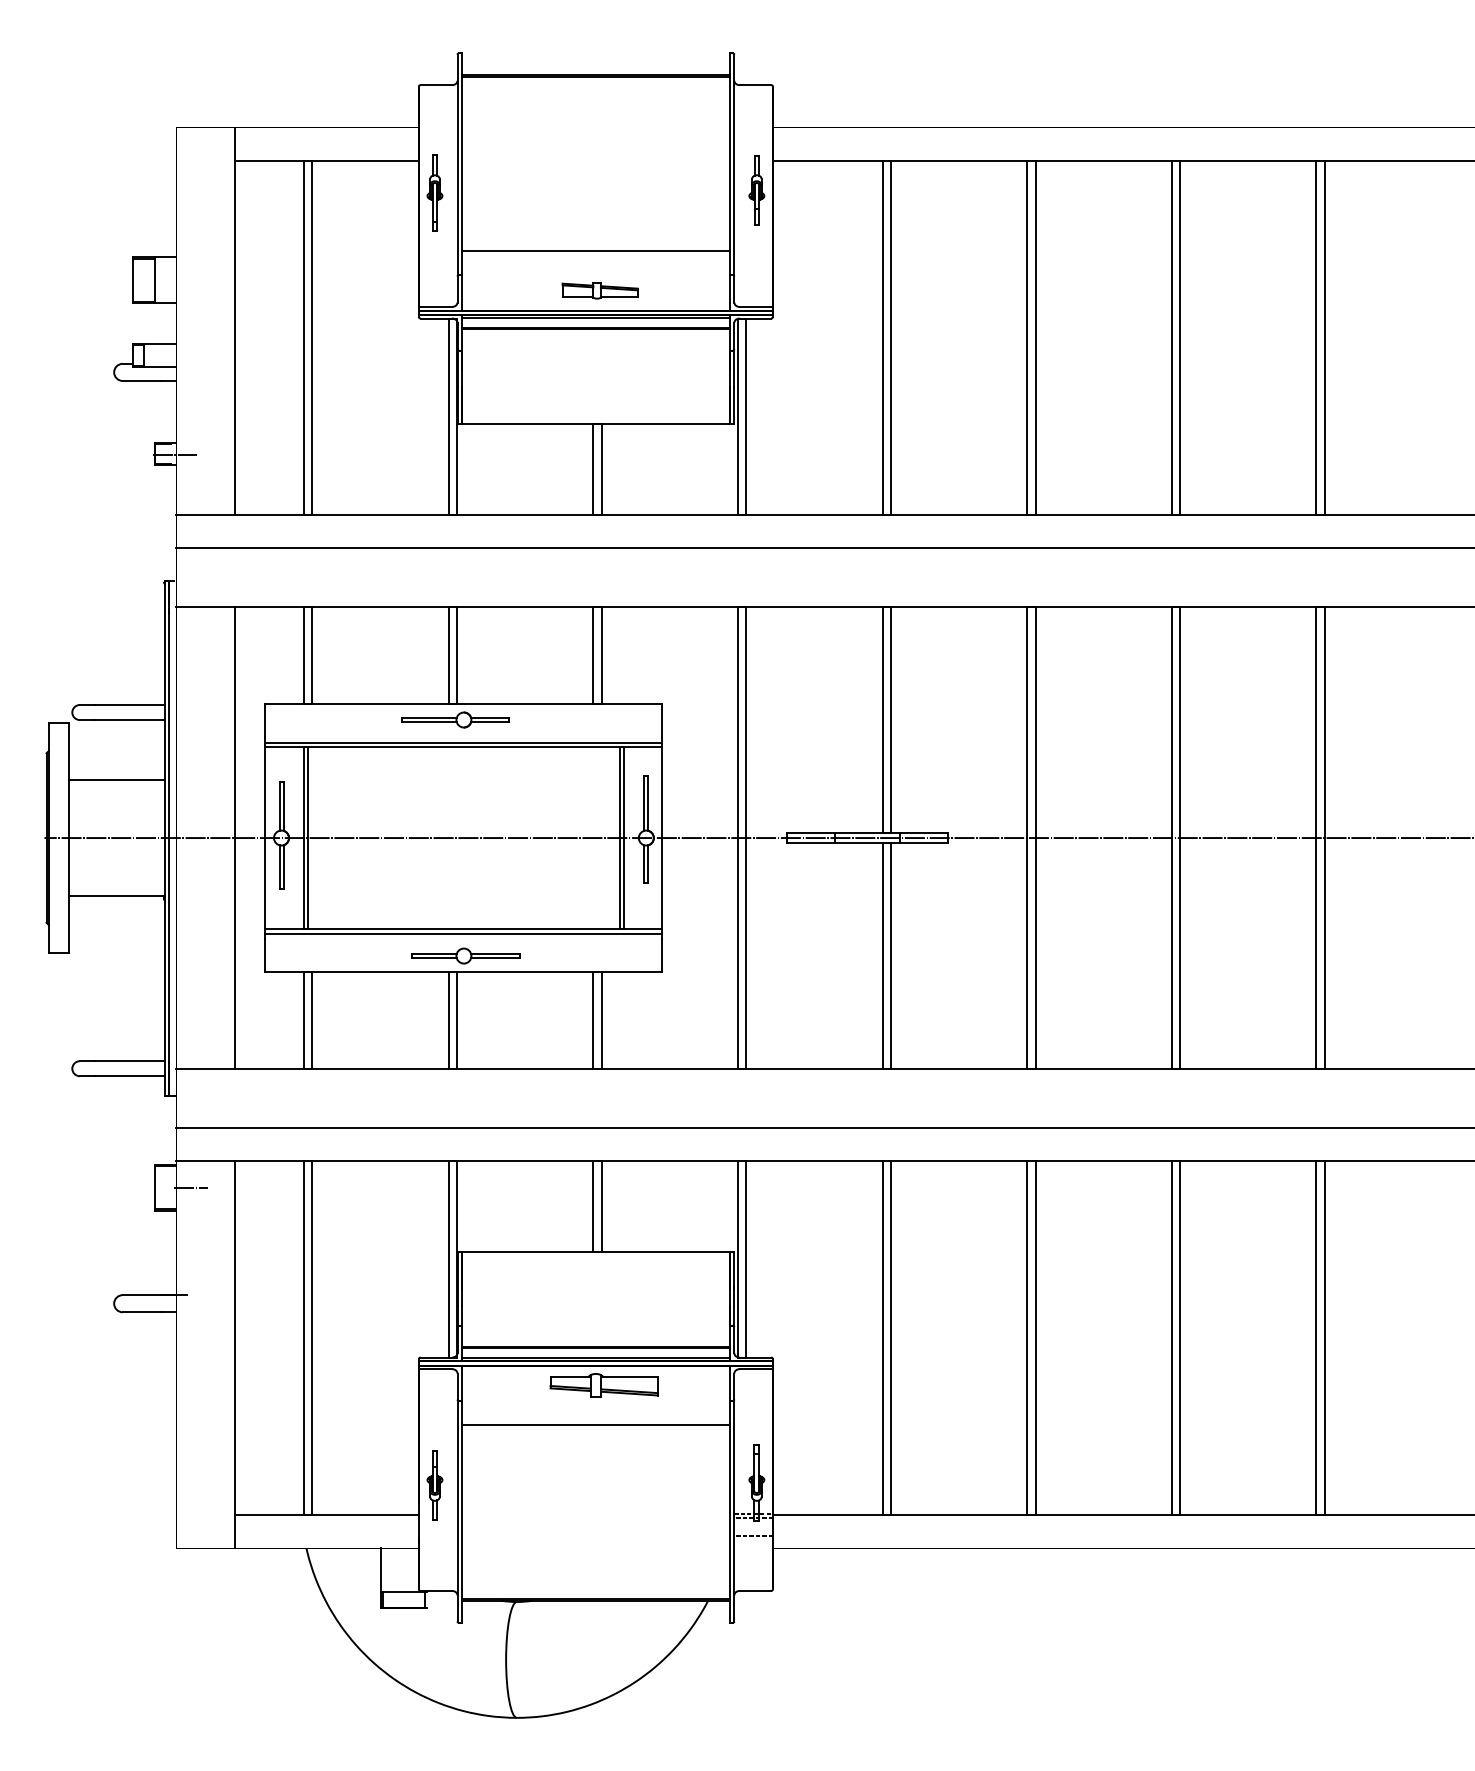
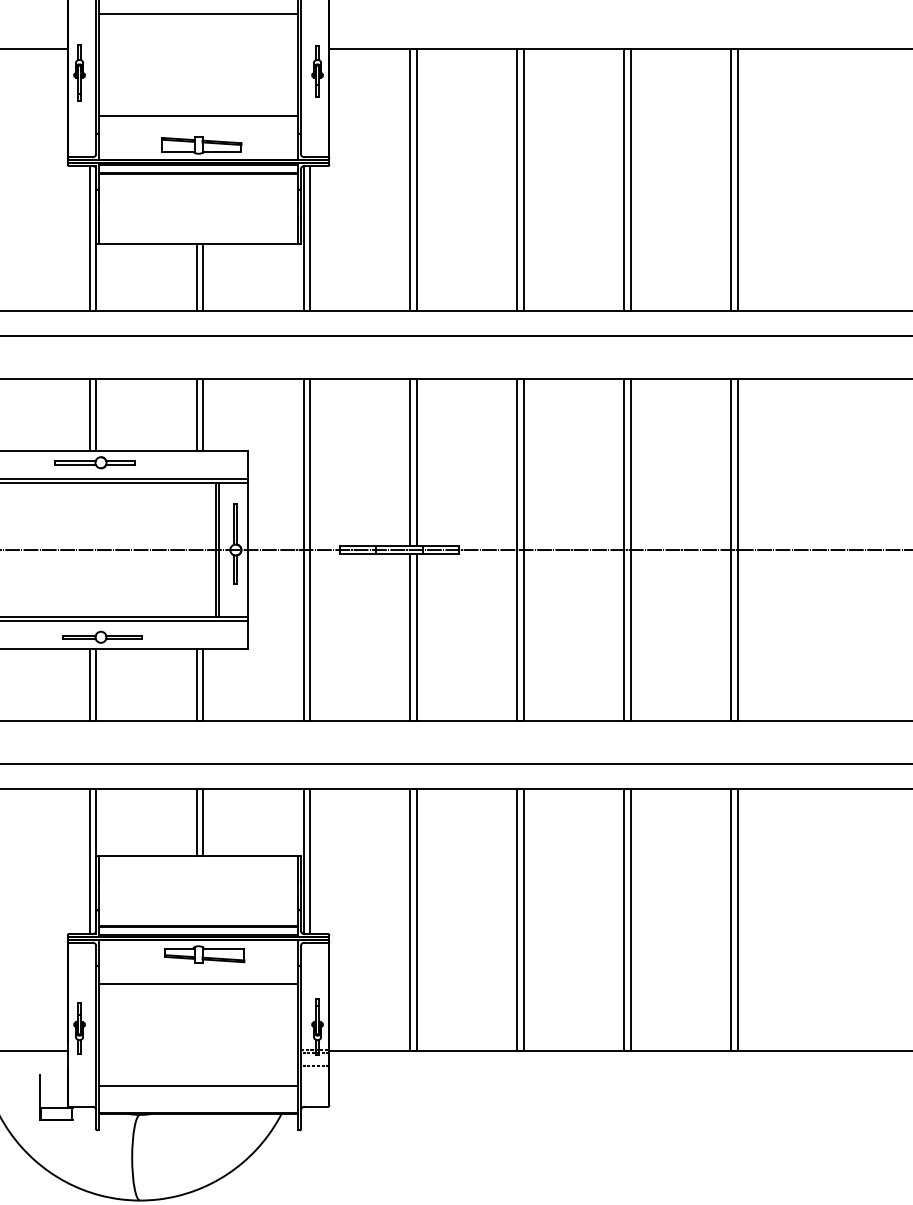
line: (595, 112) -> (198, 13), added
part: (599, 290) -> (201, 145), size x1.43
line: (595, 1563) -> (198, 1086), added

